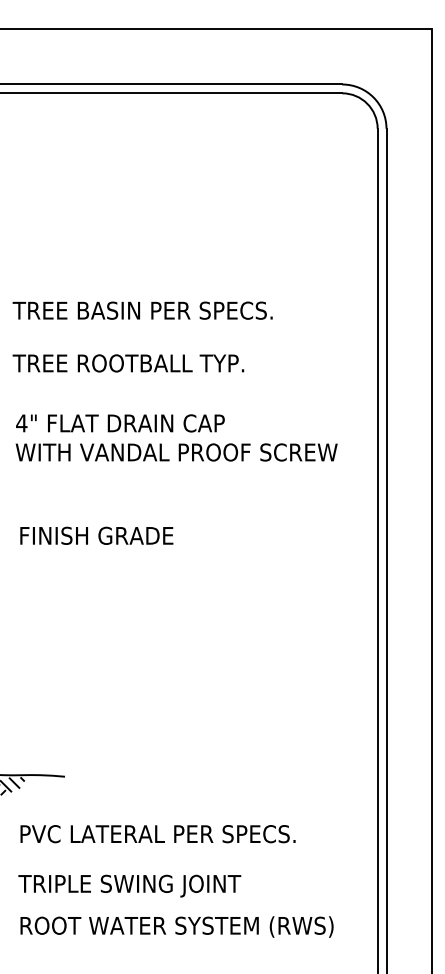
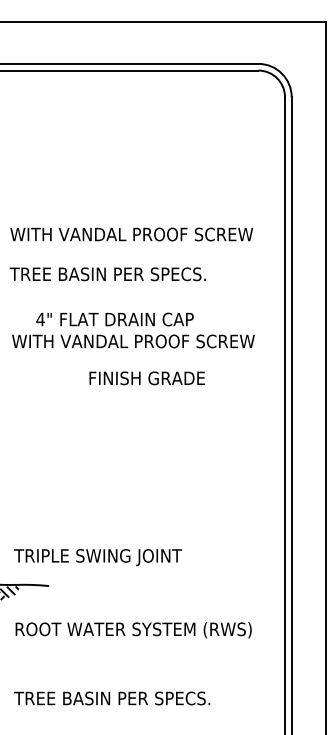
text: (174, 310) -> (131, 234), TREE BASIN PER SPECS. -> WITH VANDAL PROOF SCREW
text: (175, 363) -> (132, 274), TREE ROOTBALL TYP. -> TREE BASIN PER SPECS.
text: (119, 423) -> (114, 319), moved
text: (95, 536) -> (146, 378), moved
text: (178, 835) -> (134, 630), PVC LATERAL PER SPECS. -> ROOT WATER SYSTEM (RWS)
text: (129, 886) -> (97, 557), moved
text: (175, 927) -> (132, 699), ROOT WATER SYSTEM (RWS) -> TREE BASIN PER SPECS.

